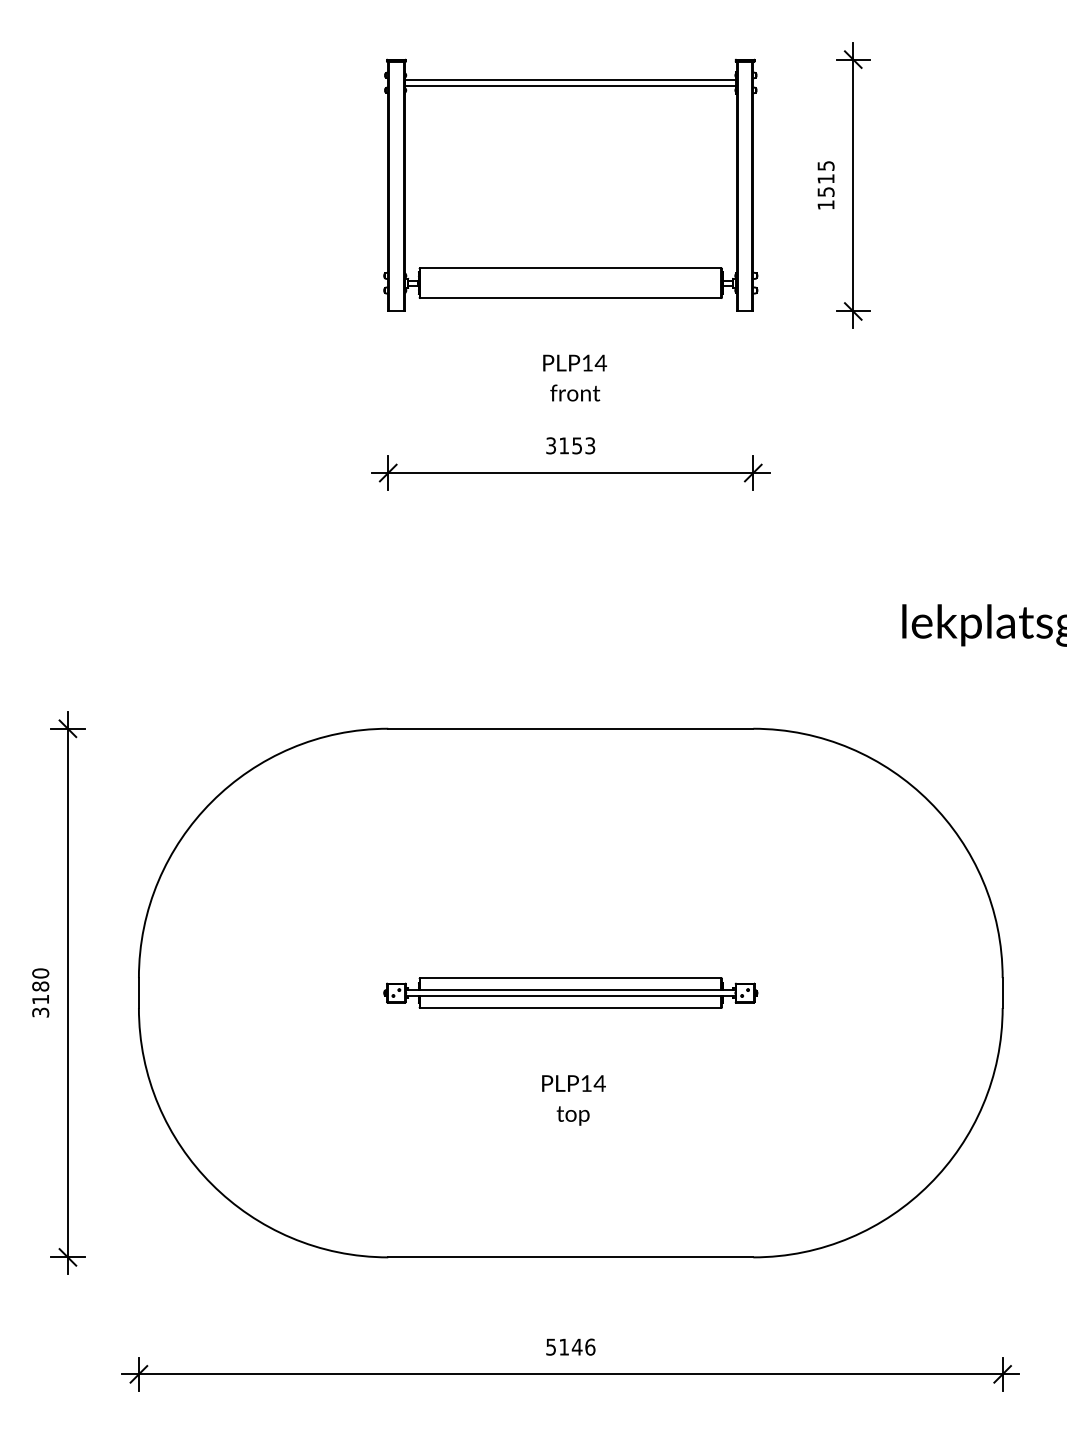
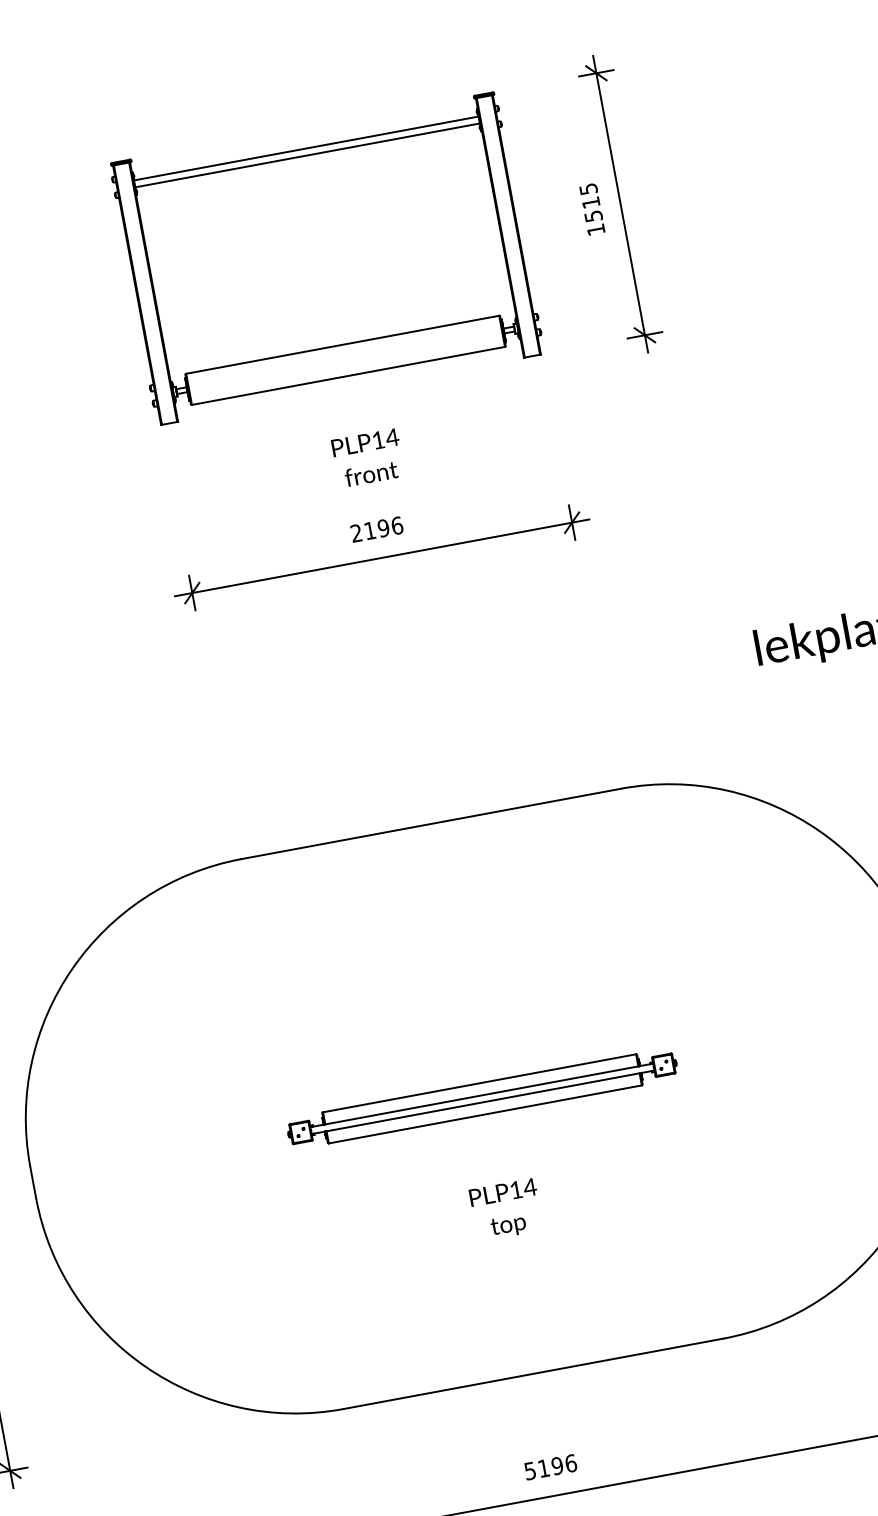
text: (570, 445) -> (376, 529), 3153 -> 2196
text: (576, 1346) -> (556, 1465), 5146 -> 5196

